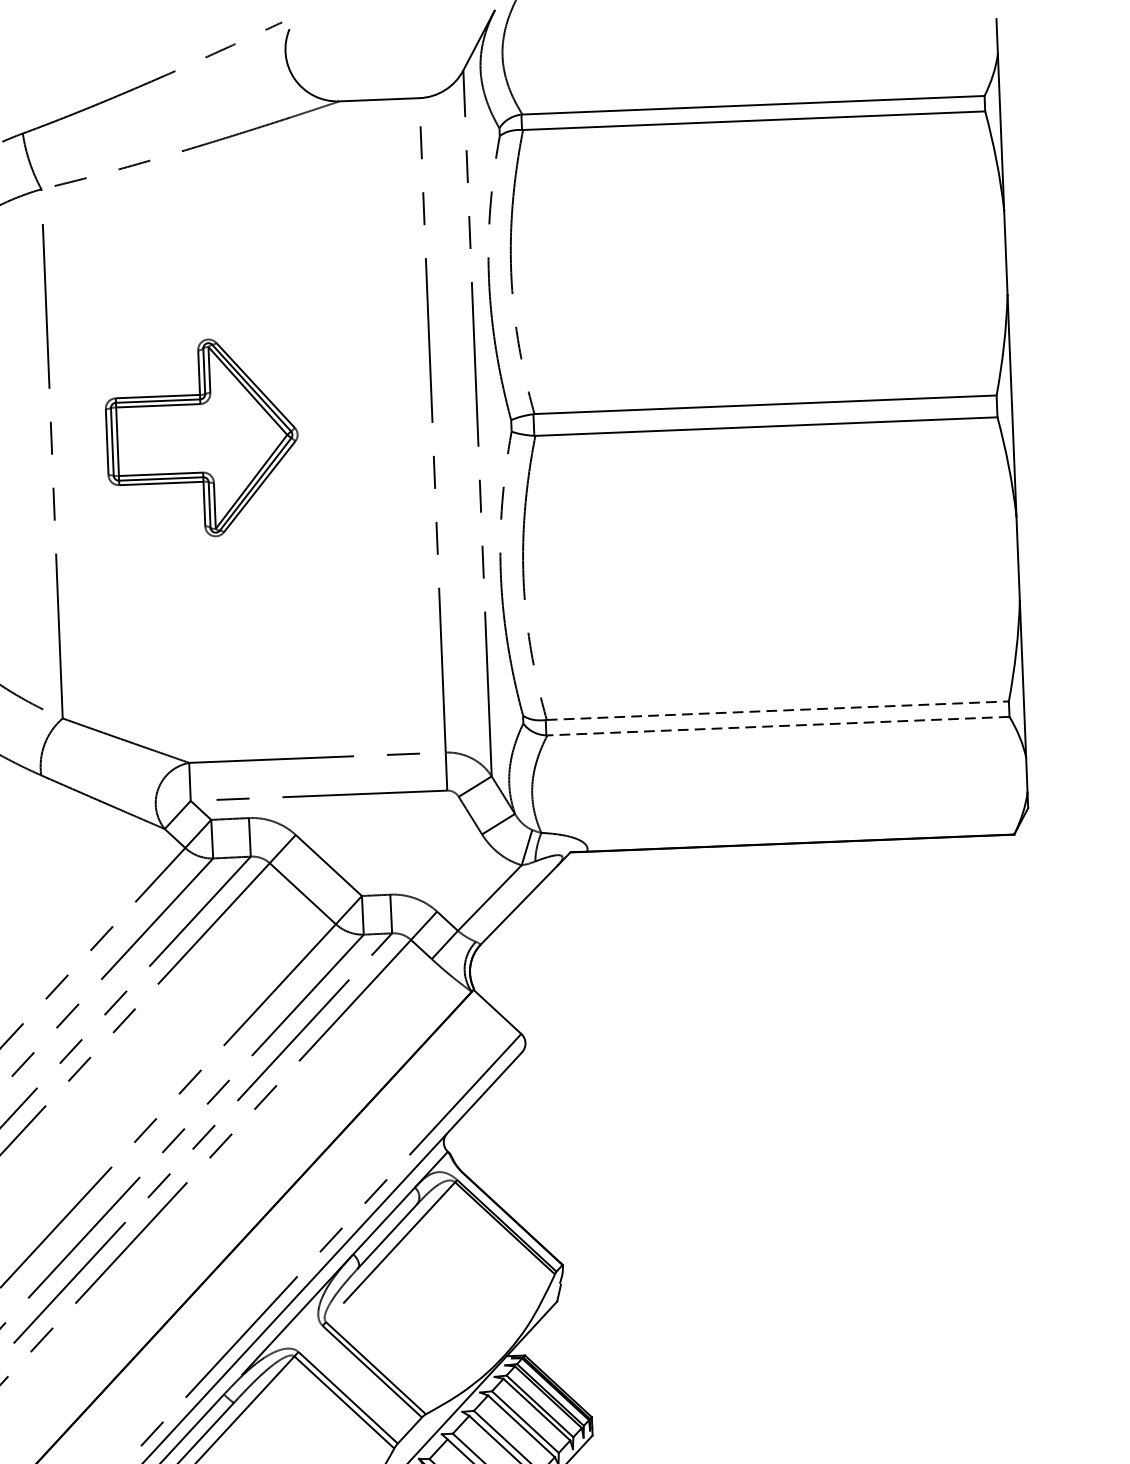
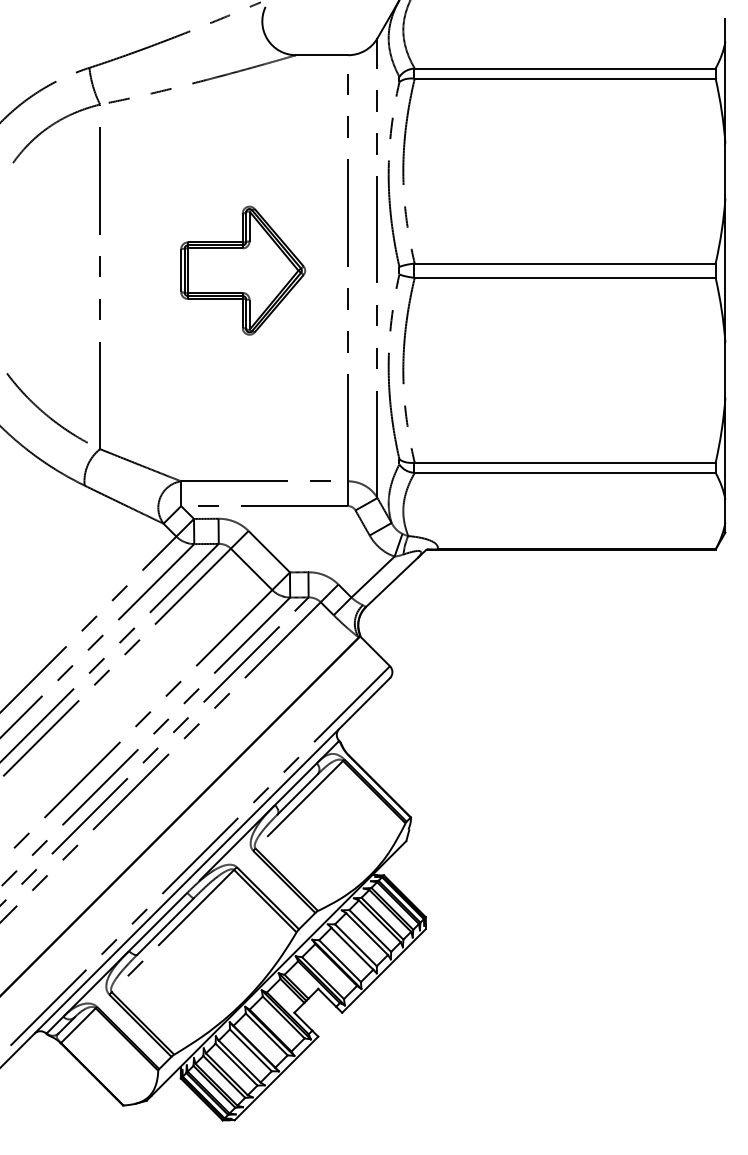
part: (202, 438) -> (243, 270), moved
line: (778, 710) -> (565, 462), dashed -> solid
line: (777, 725) -> (564, 472), dashed -> solid

